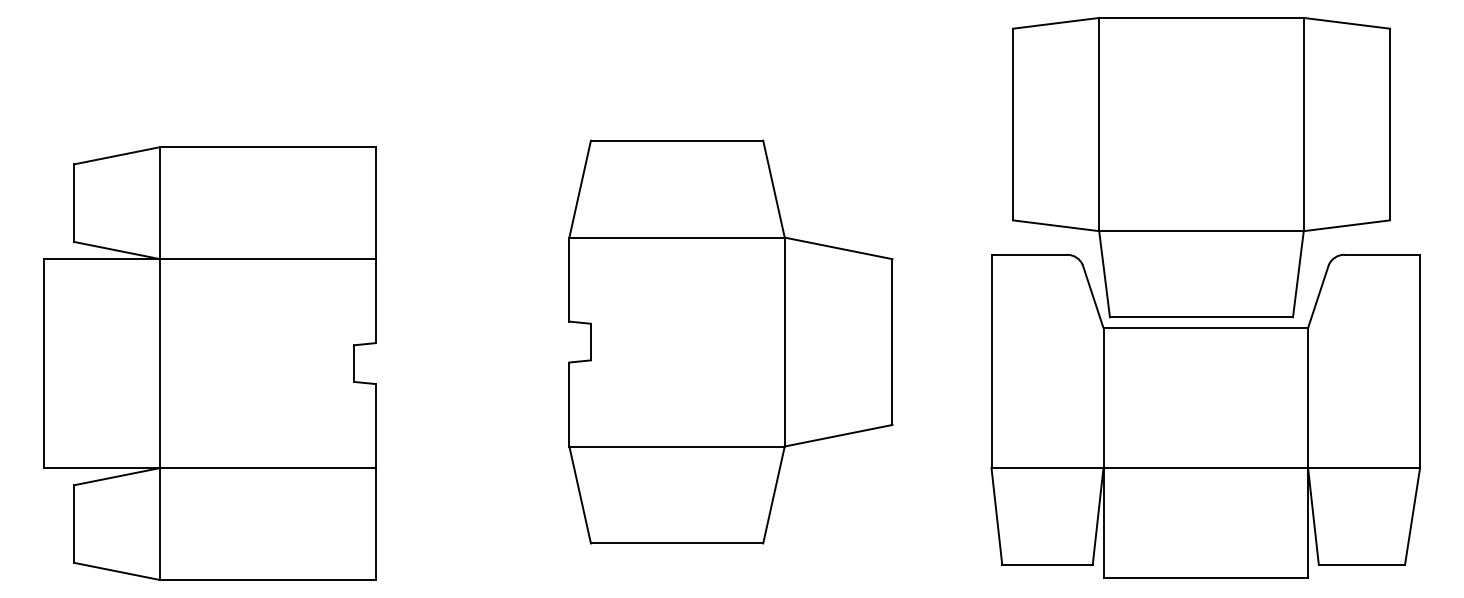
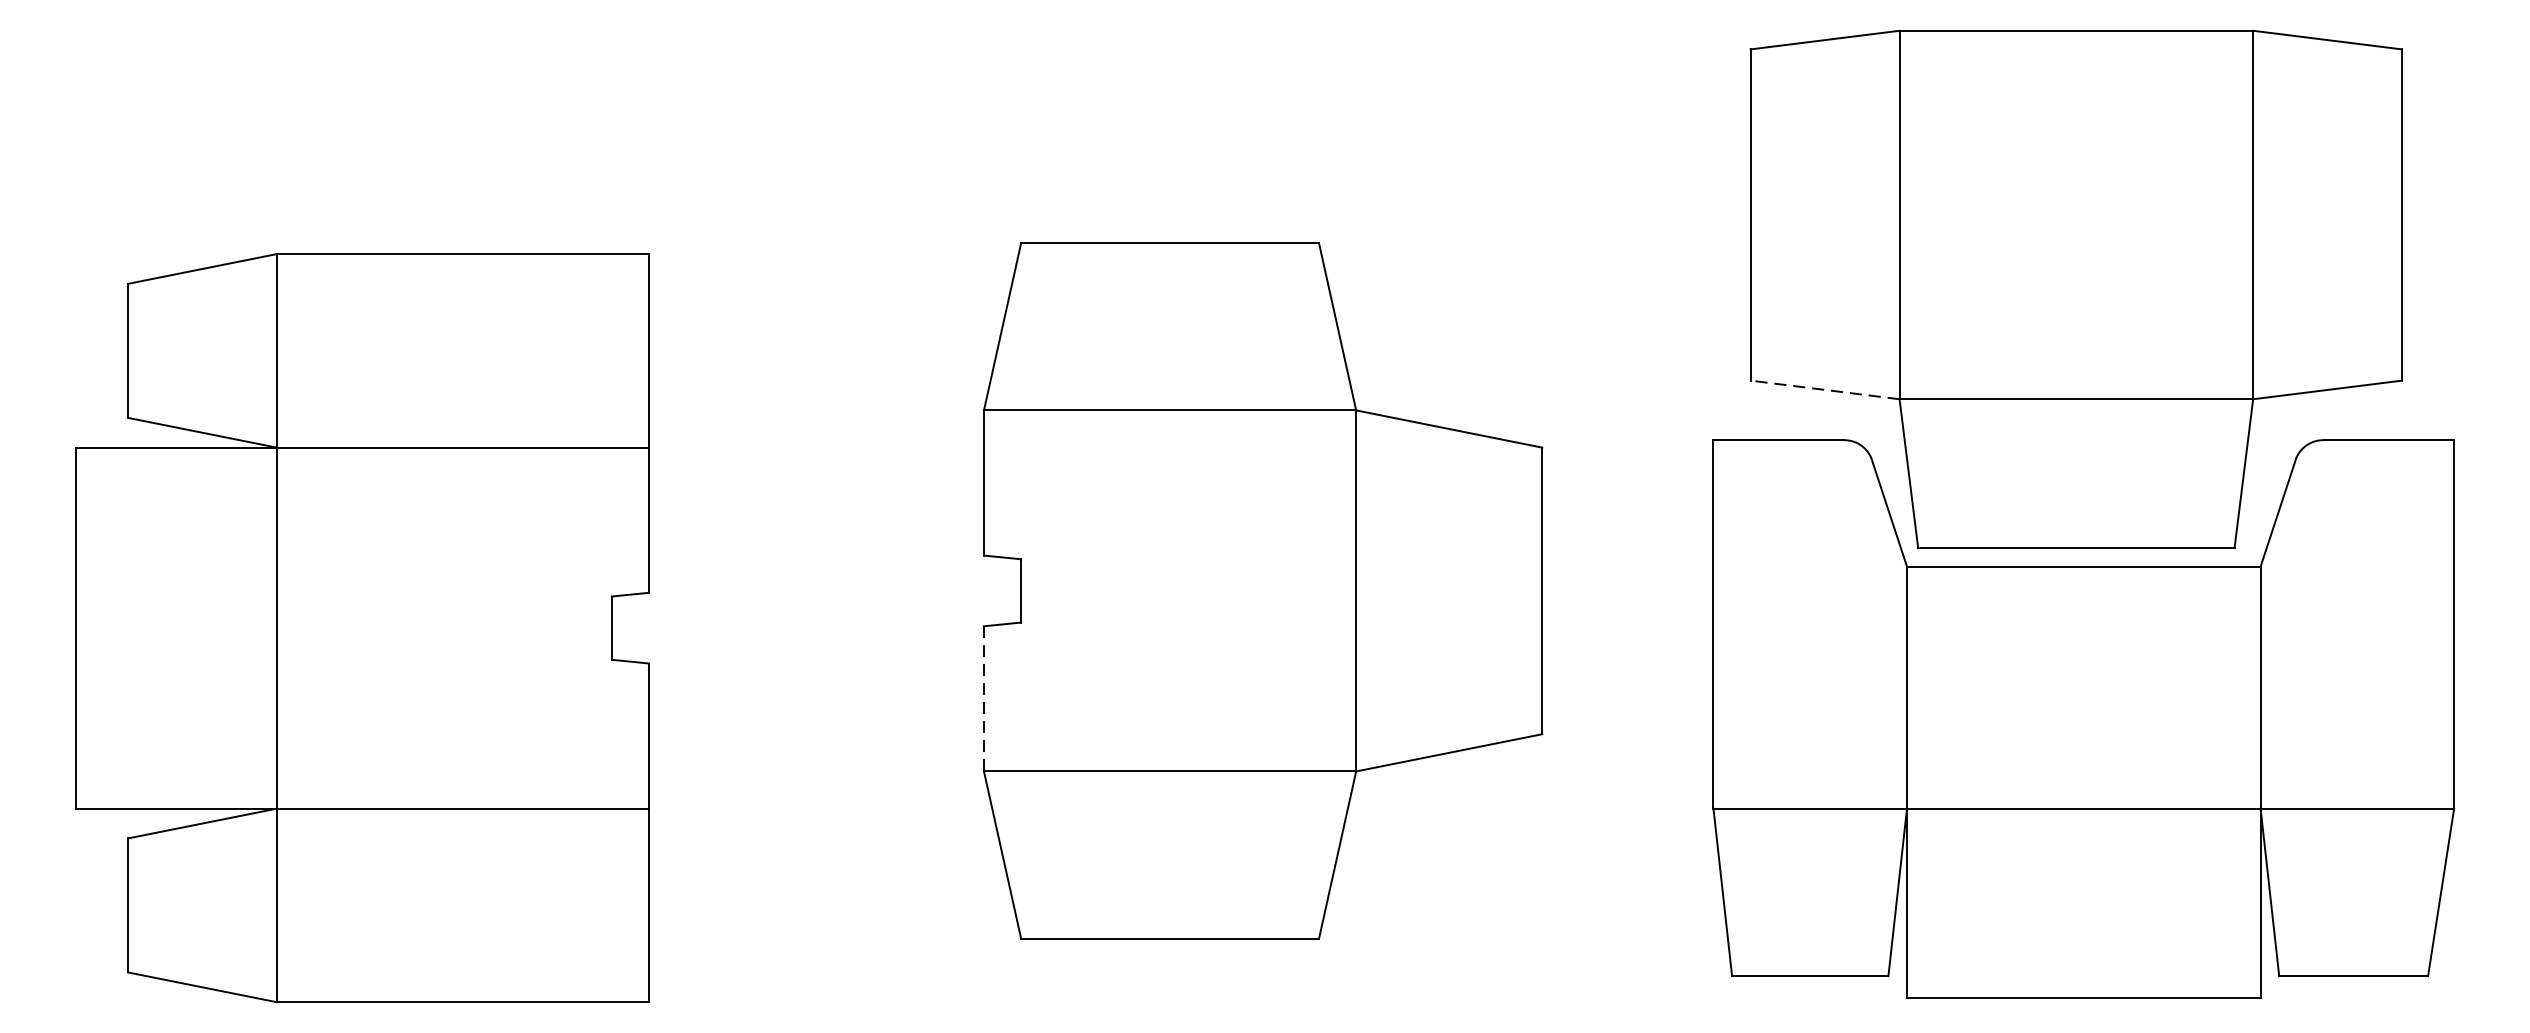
line: (1055, 225) -> (1824, 389), solid -> dashed
line: (569, 404) -> (984, 698), solid -> dashed

